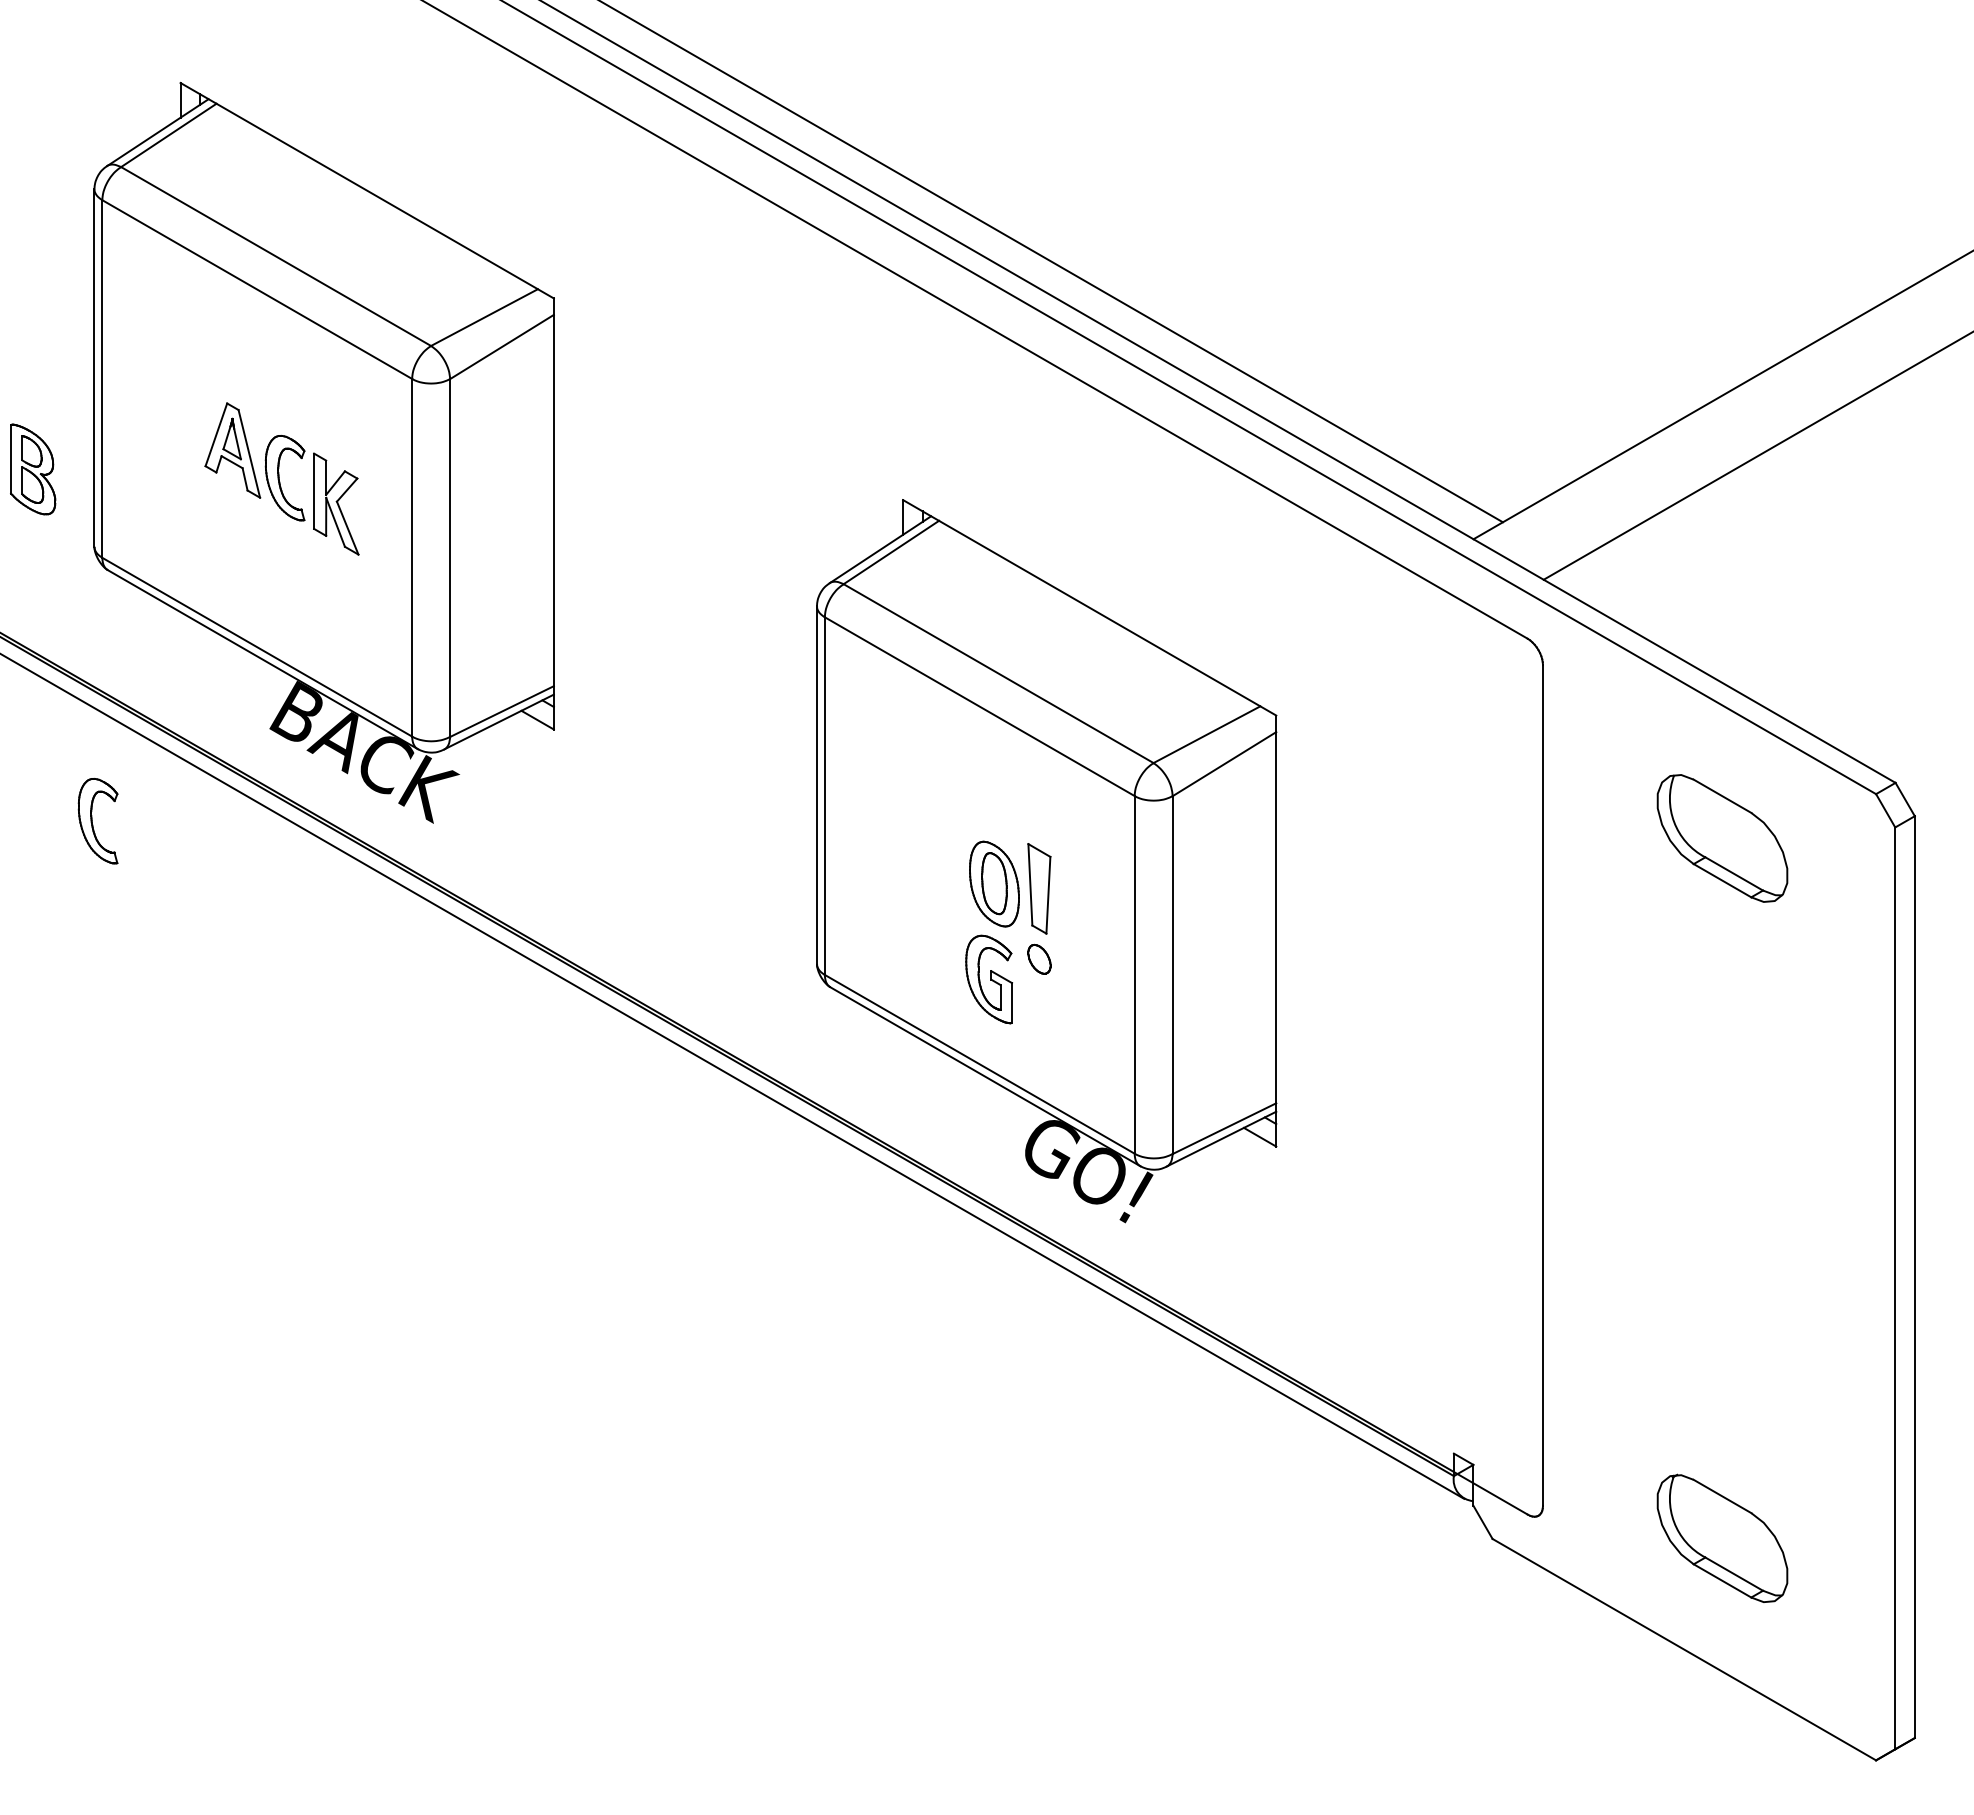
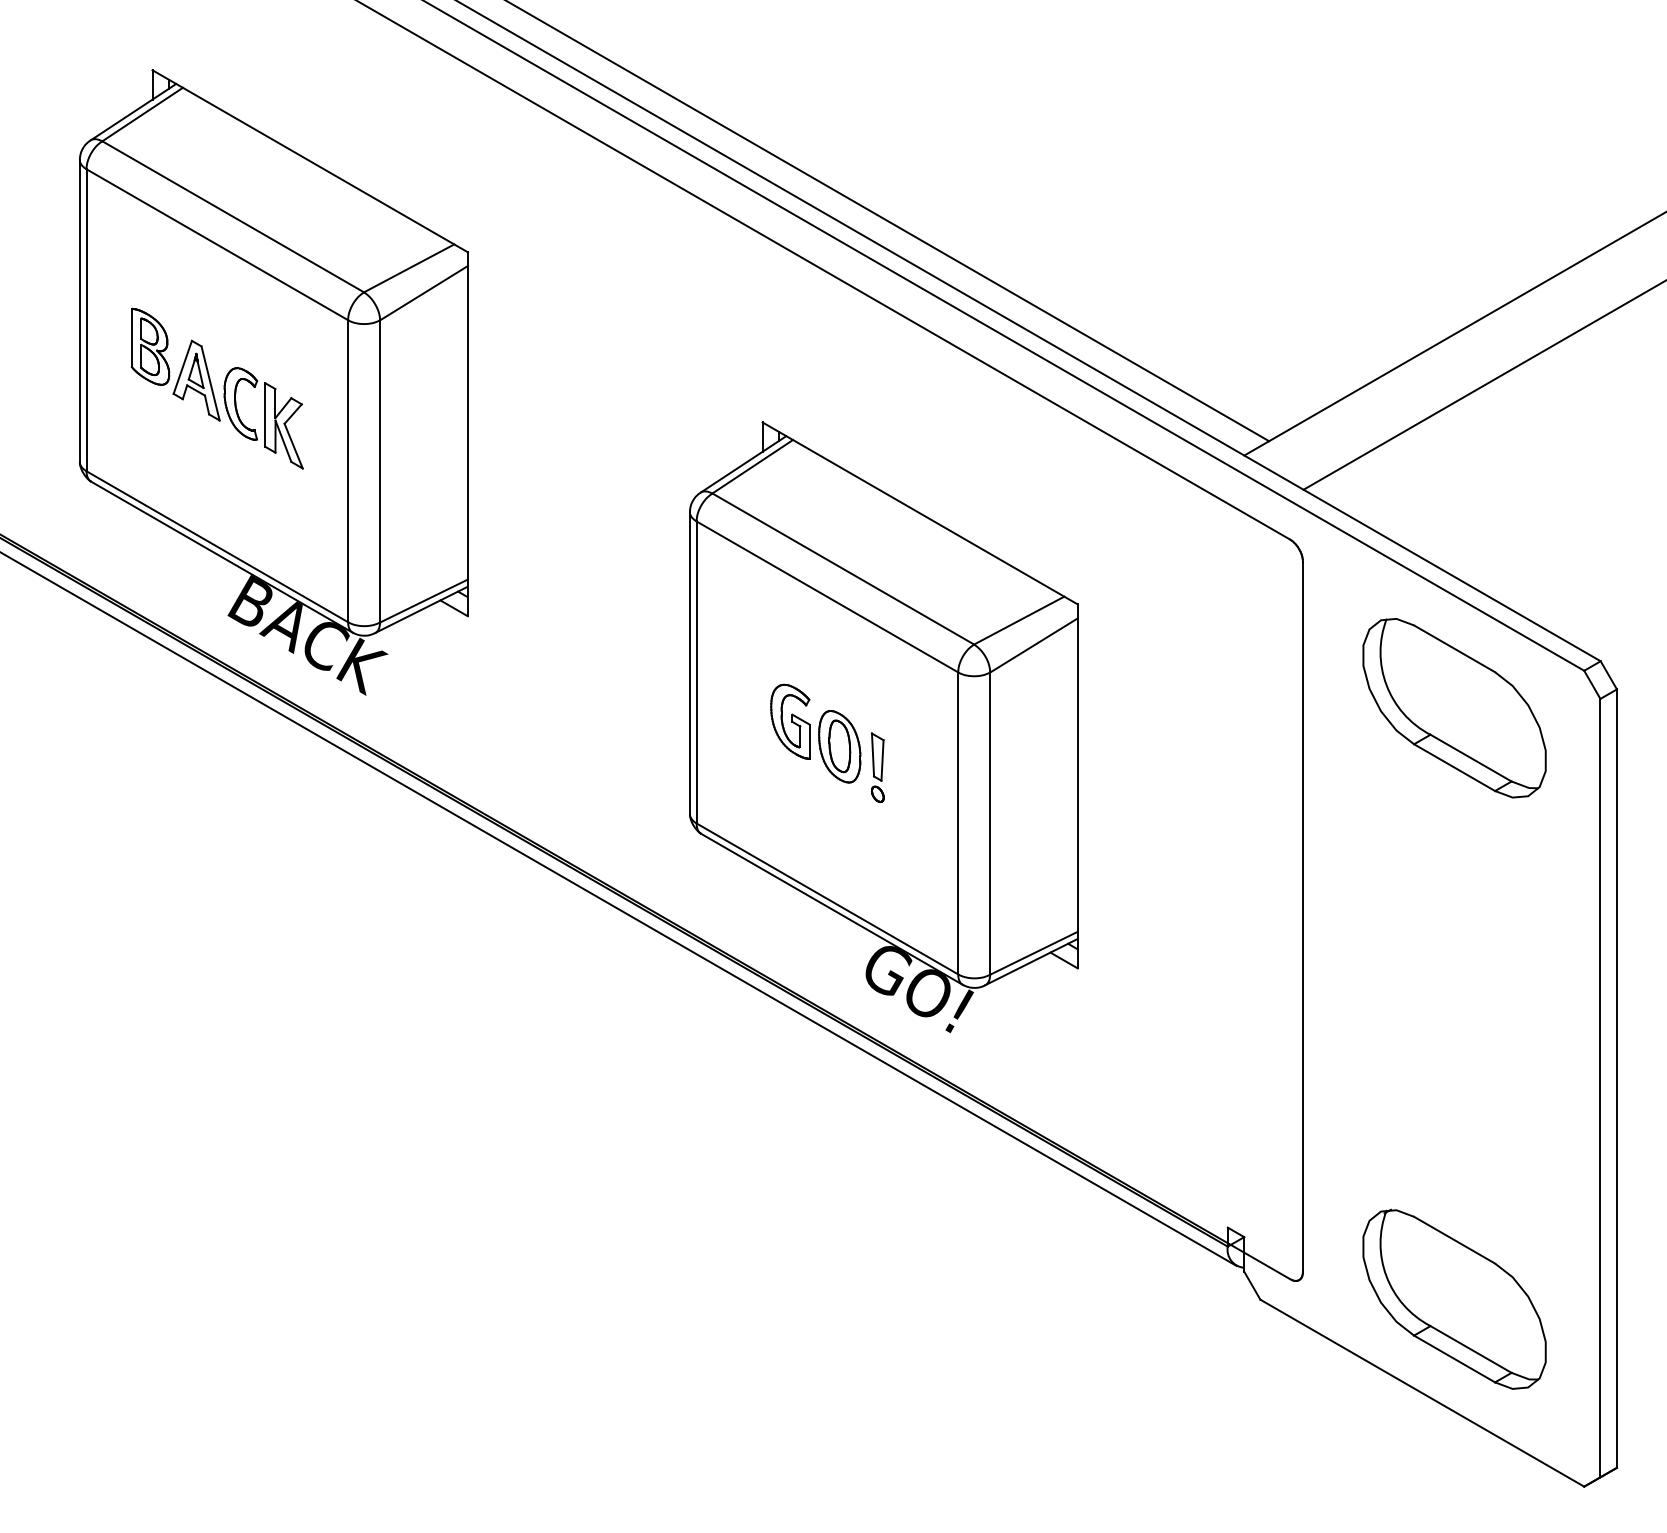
part: (33, 469) -> (150, 346), moved
part: (97, 821) -> (82, 693), removed
part: (1722, 838) -> (1454, 708), size x1.67
part: (1039, 908) -> (877, 767), size x0.62
part: (989, 979) -> (790, 721), moved
part: (1722, 1538) -> (1454, 1299), size x1.67

